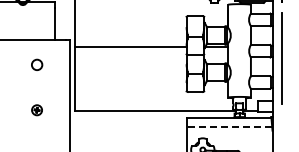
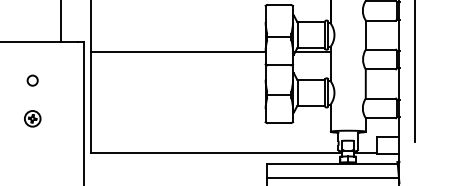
circle: (36, 64) -> (31, 80), size x0.62
part: (36, 110) -> (31, 119), moved
line: (229, 127) -> (332, 178), dashed -> solid

